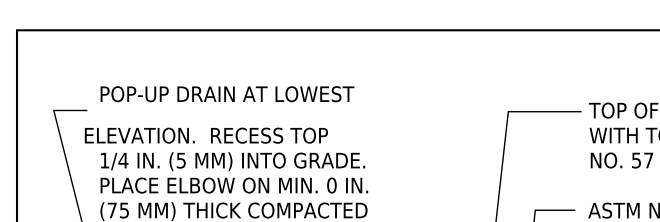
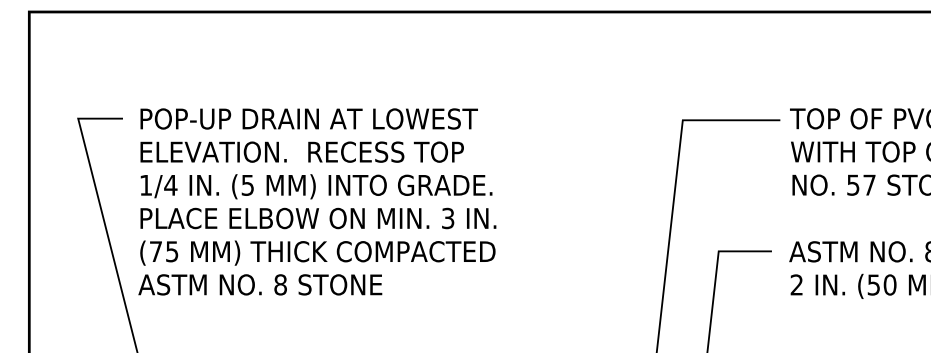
text: (226, 93) -> (308, 118), moved
text: (205, 135) -> (301, 151), moved
text: (331, 185) -> (447, 218), 0 -> 3

